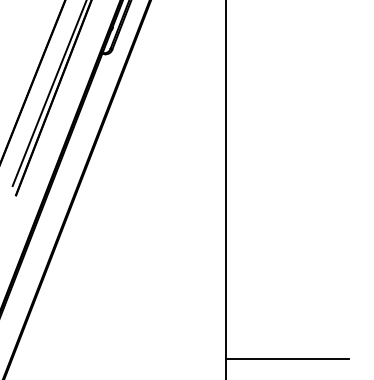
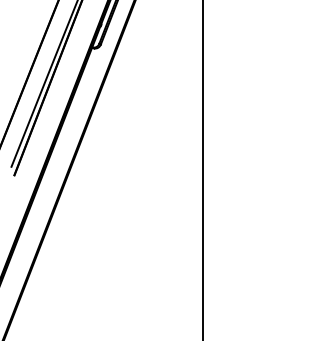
line: (287, 358) -> (258, 321), removed

